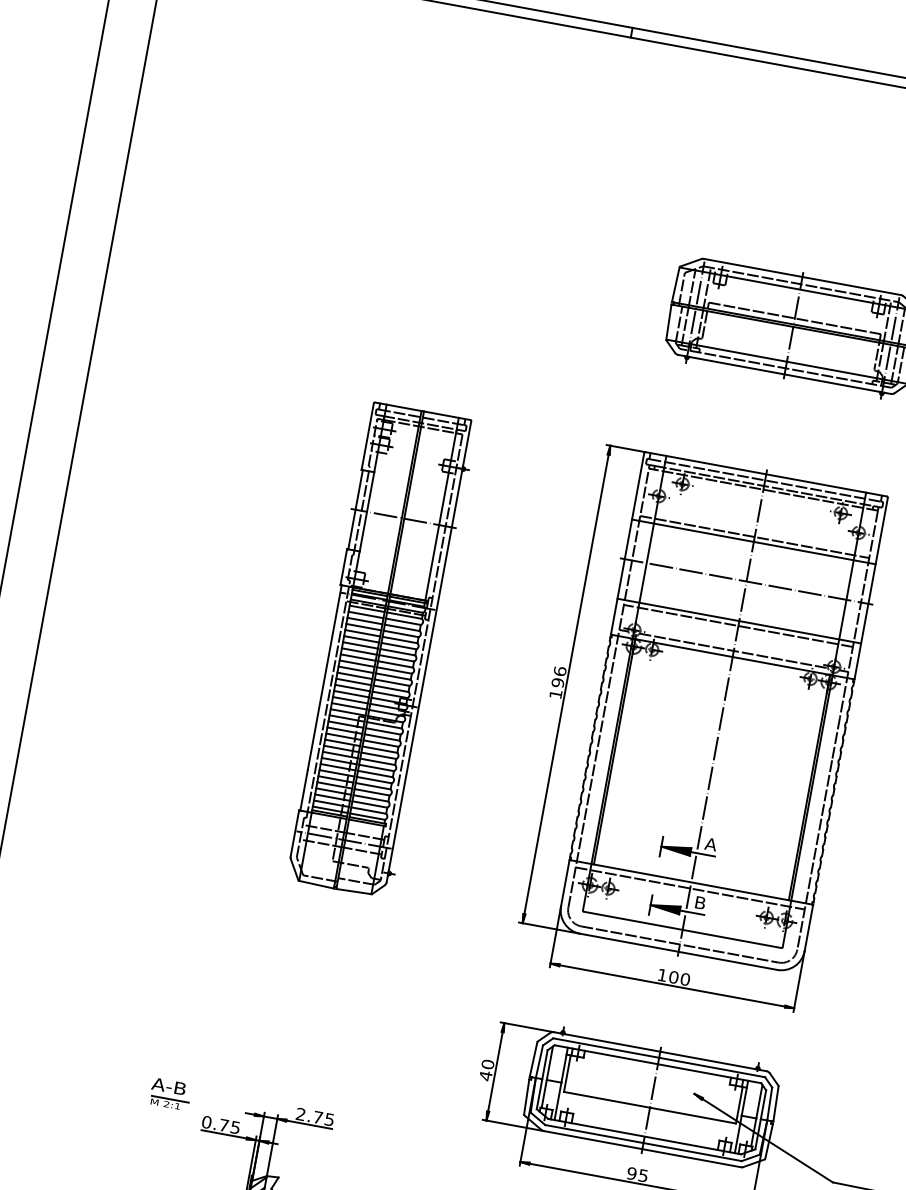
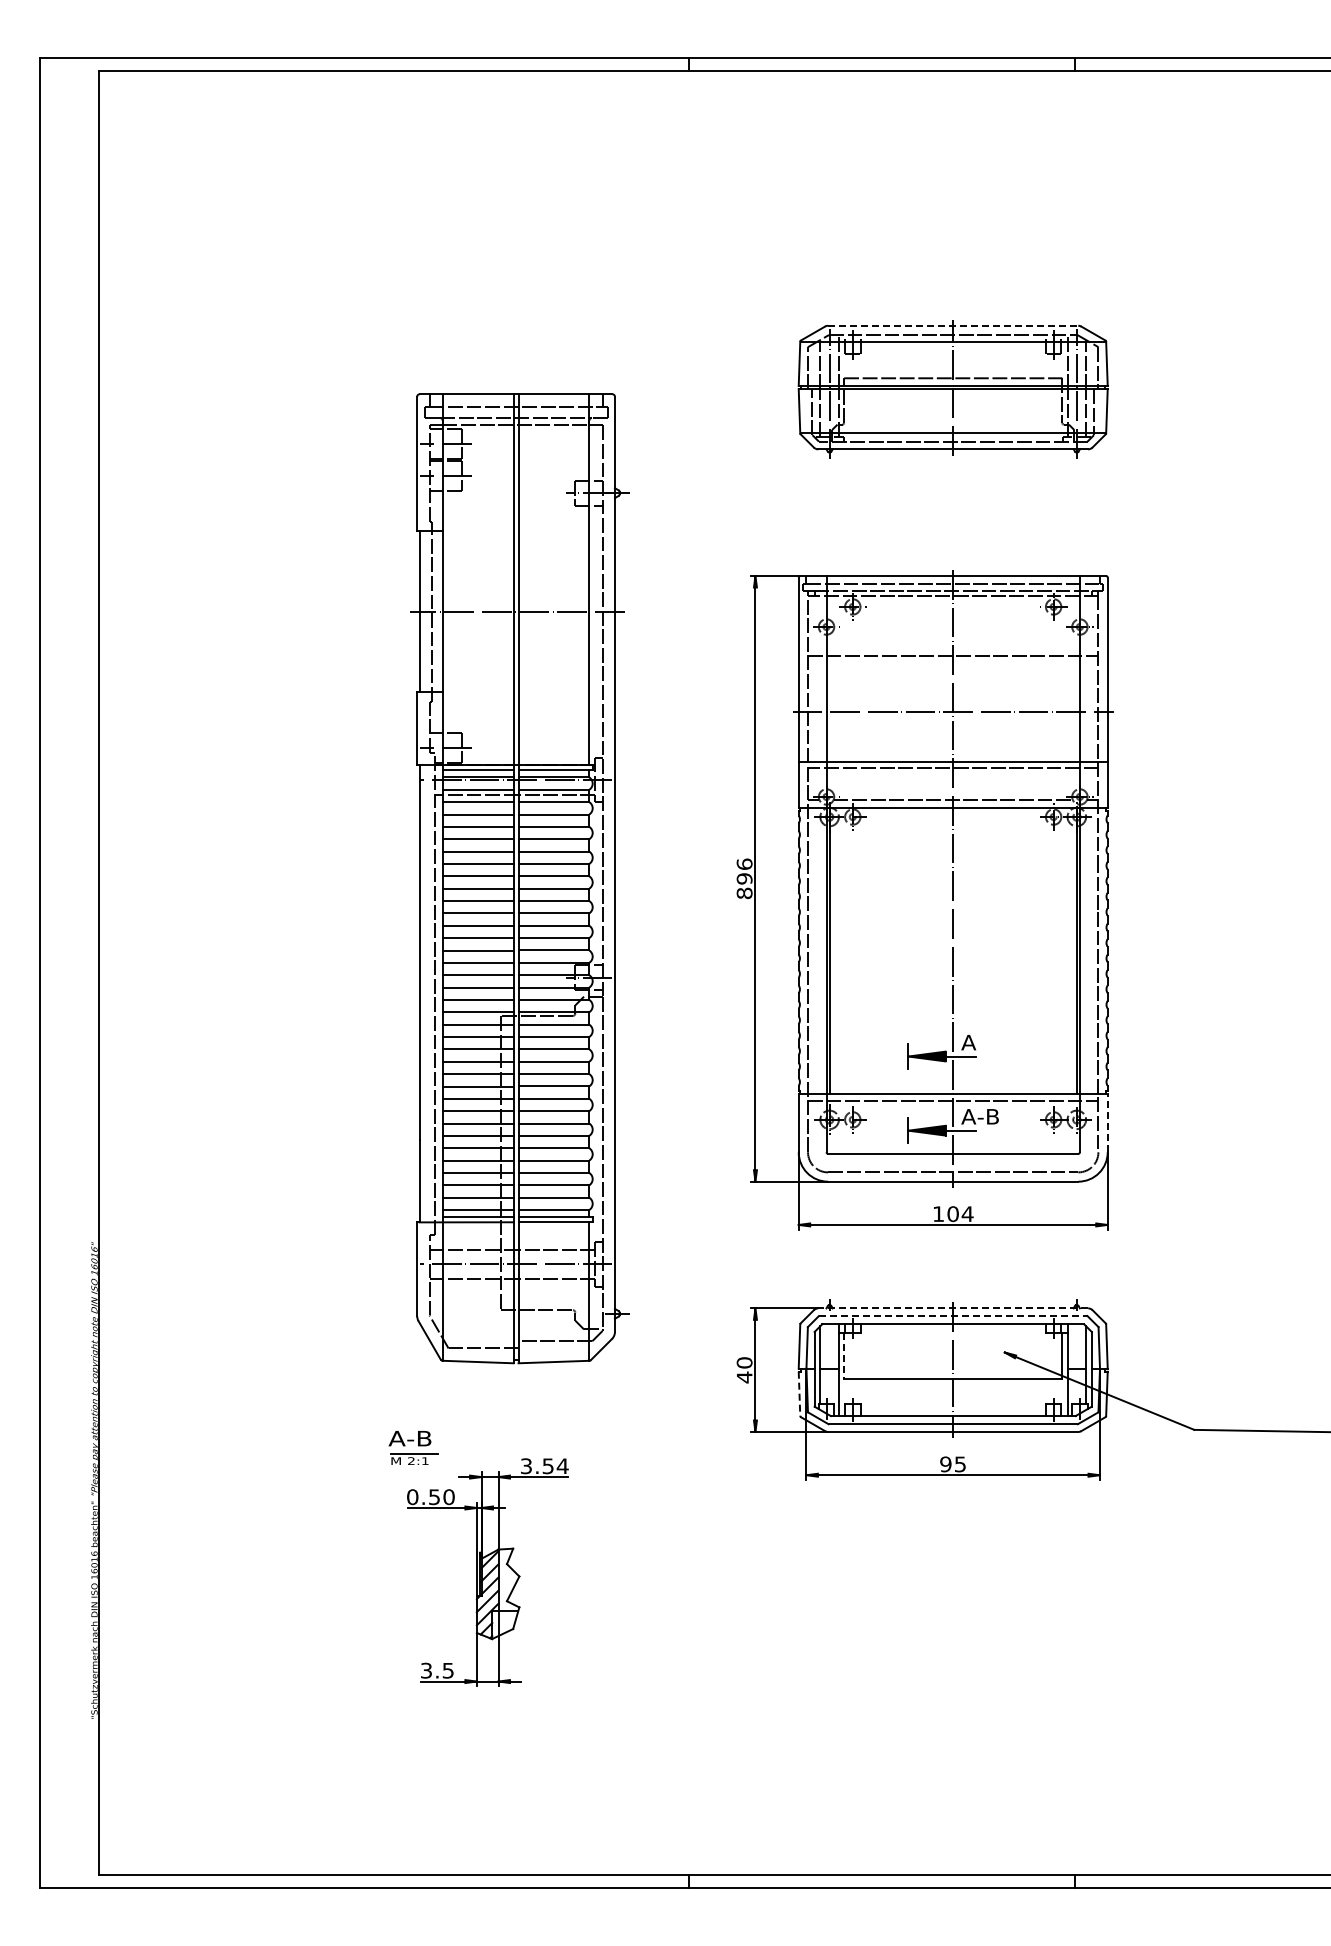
line: (802, 276) -> (953, 325), solid -> dashed
line: (753, 541) -> (952, 661), removed
part: (380, 650) -> (519, 878), size x1.6
text: (555, 694) -> (744, 893), 196 -> 896
text: (708, 904) -> (979, 1116), B -> A-B
line: (808, 927) -> (1107, 1122), solid -> dashed
text: (685, 979) -> (967, 1214), 100 -> 104
line: (660, 1051) -> (953, 1308), solid -> dashed
line: (659, 1058) -> (953, 1316), solid -> dashed
line: (567, 1073) -> (844, 1356), solid -> dashed
part: (170, 1093) -> (413, 1447), moved
line: (526, 1097) -> (799, 1394), solid -> dashed
text: (315, 1117) -> (544, 1466), 2.75 -> 3.54
text: (229, 1126) -> (441, 1497), 0.75 -> 0.50

